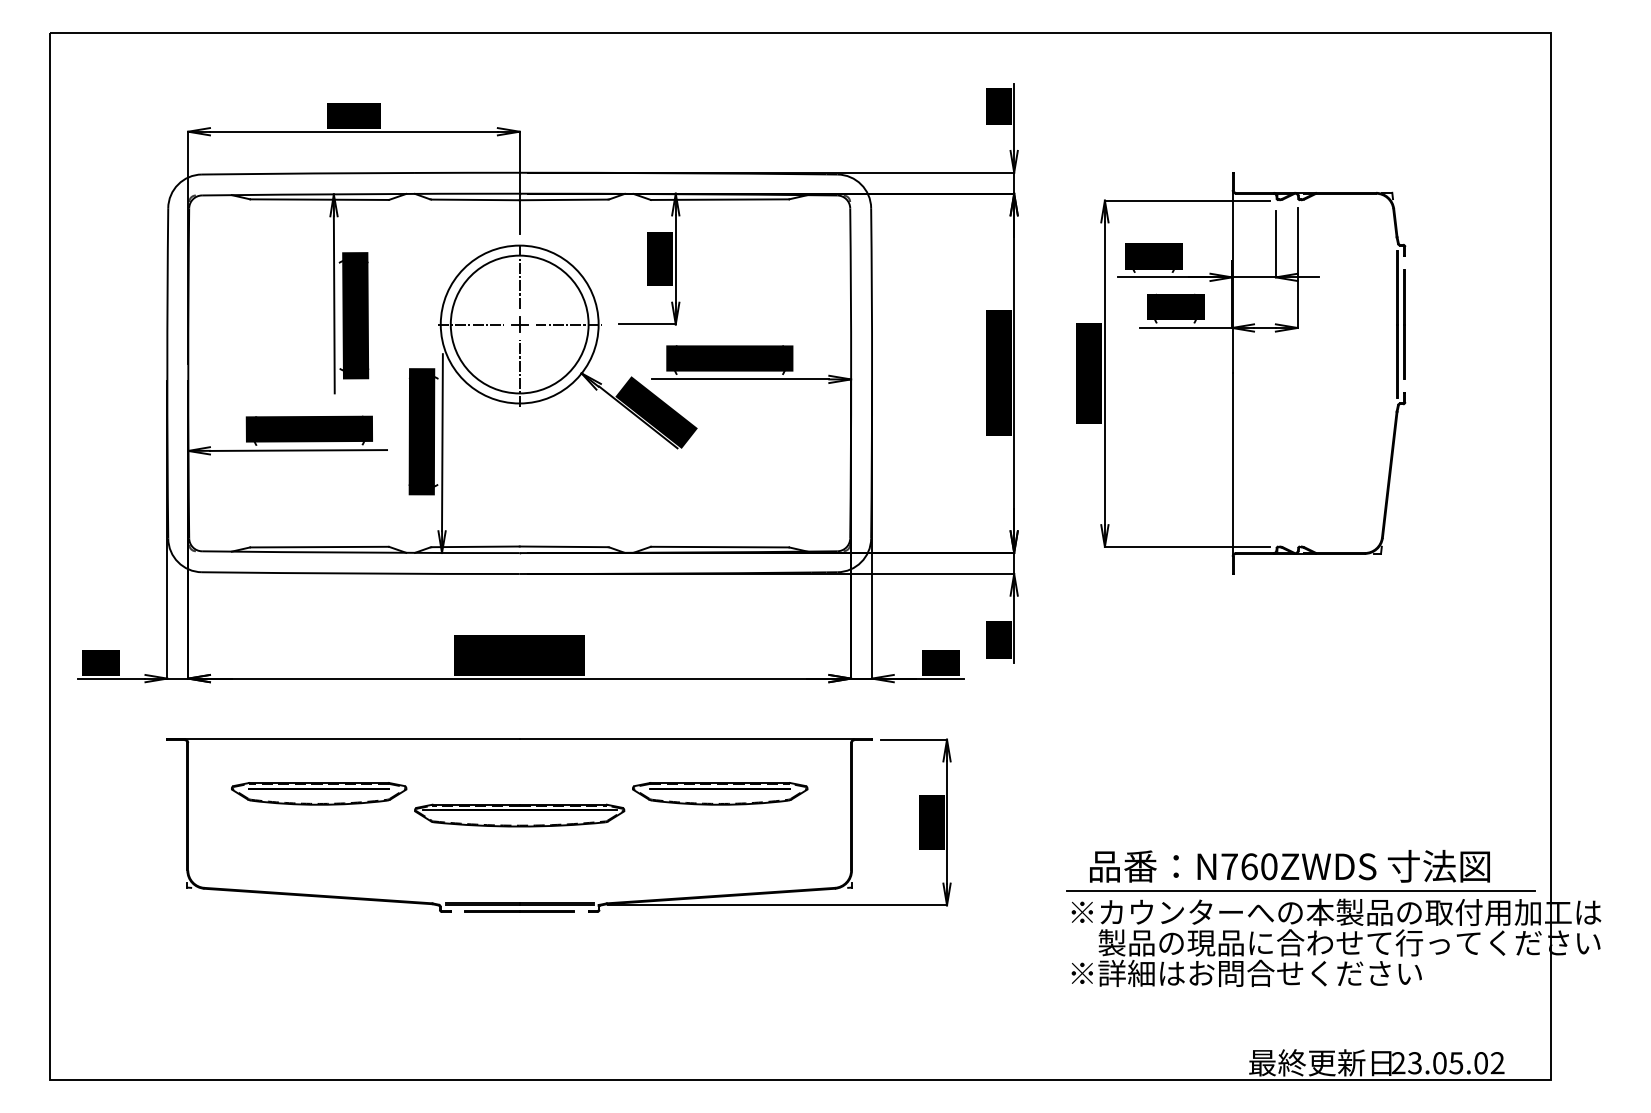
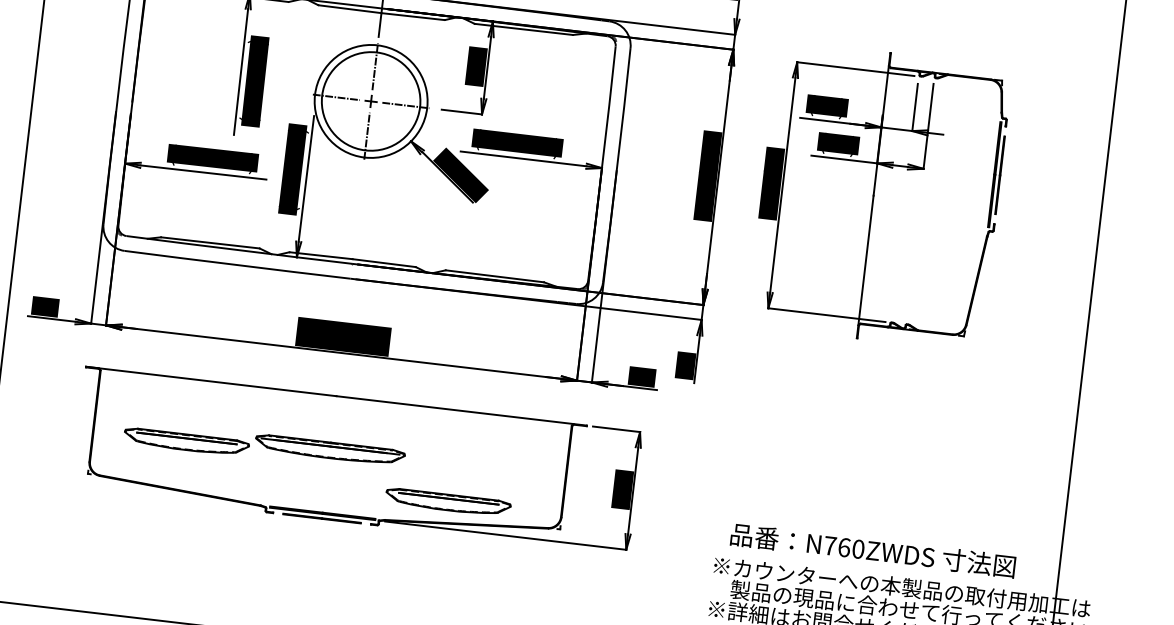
part: (319, 793) -> (186, 442), moved
part: (720, 793) -> (448, 502), moved
line: (1300, 891) -> (878, 569), removed

